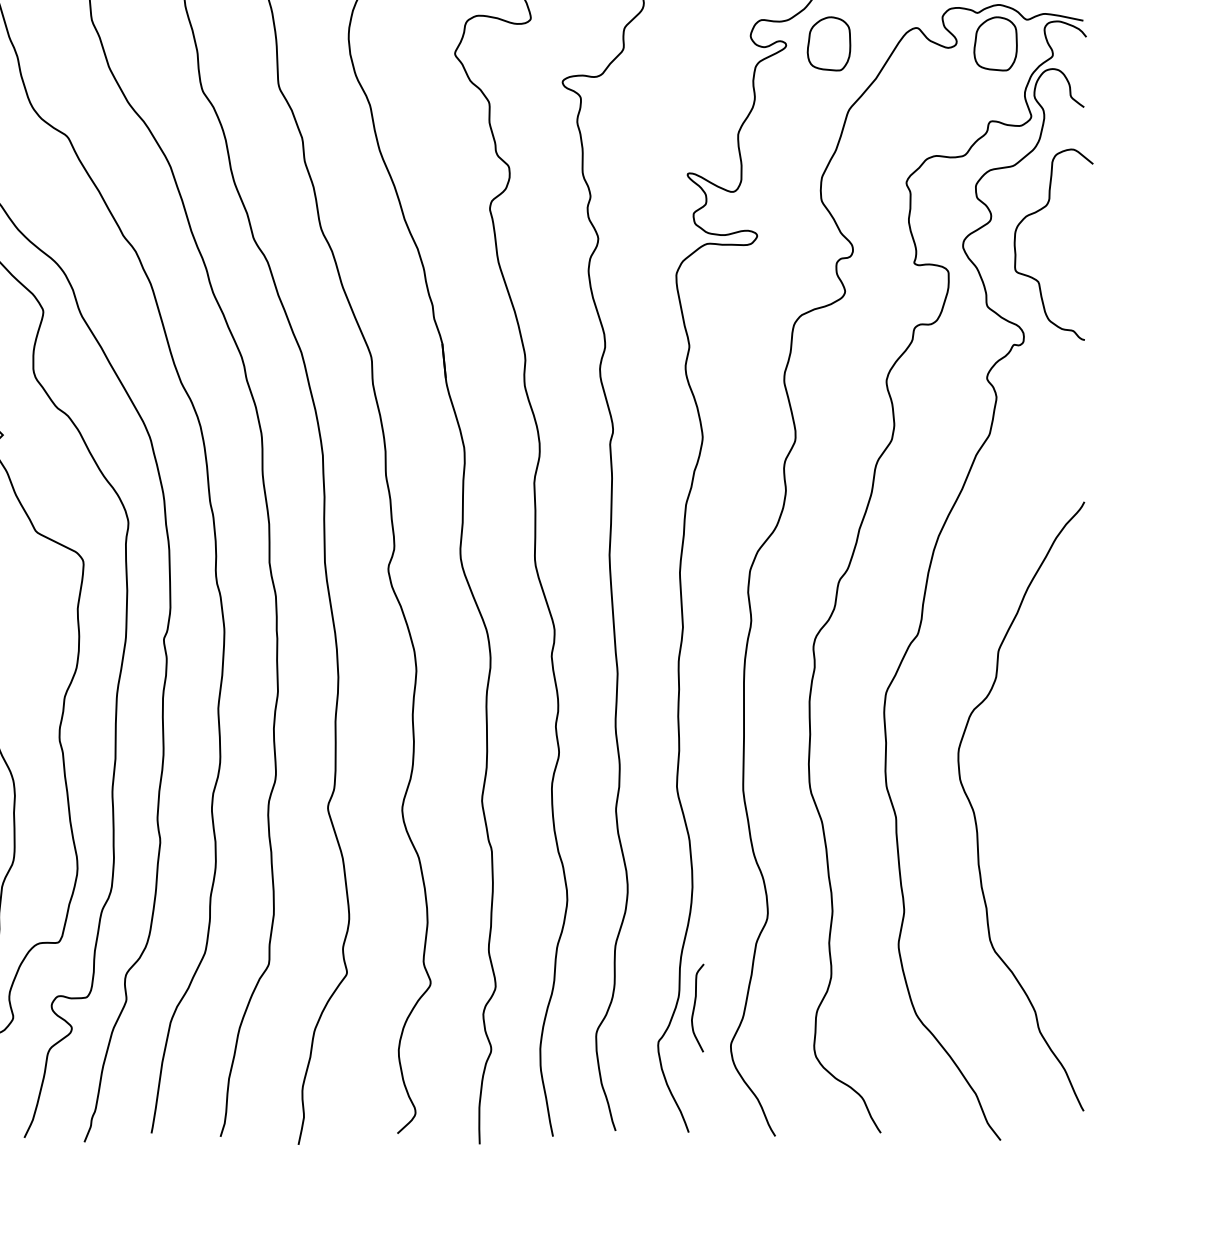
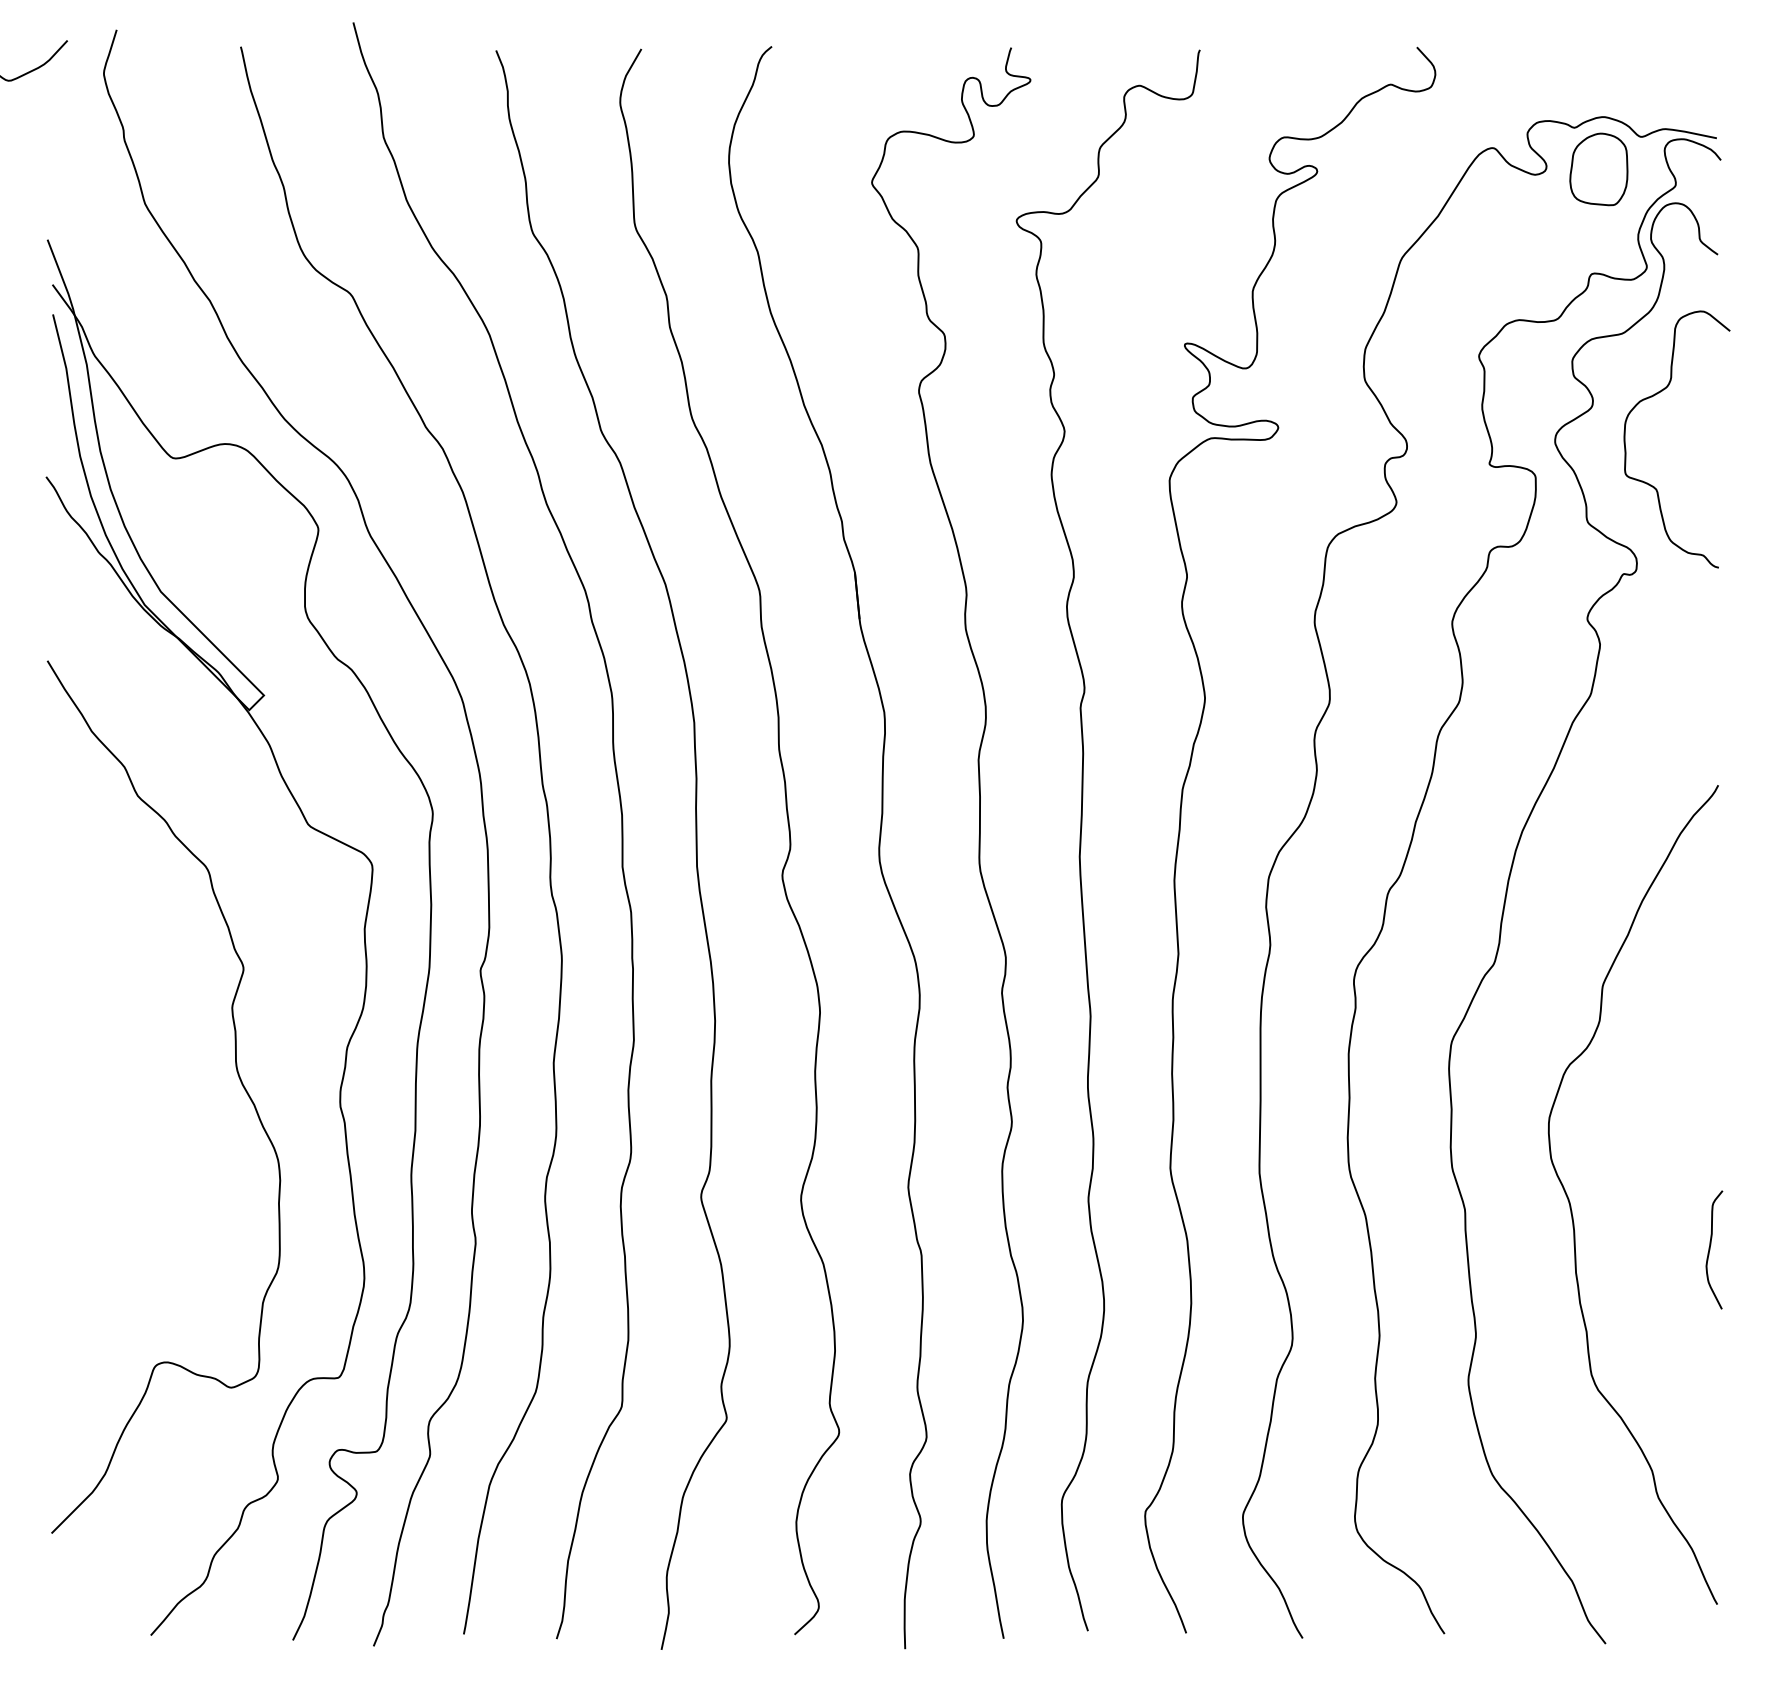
part: (828, 43) -> (1374, 169), removed
curve: (694, 1007) -> (1710, 1249), moved

